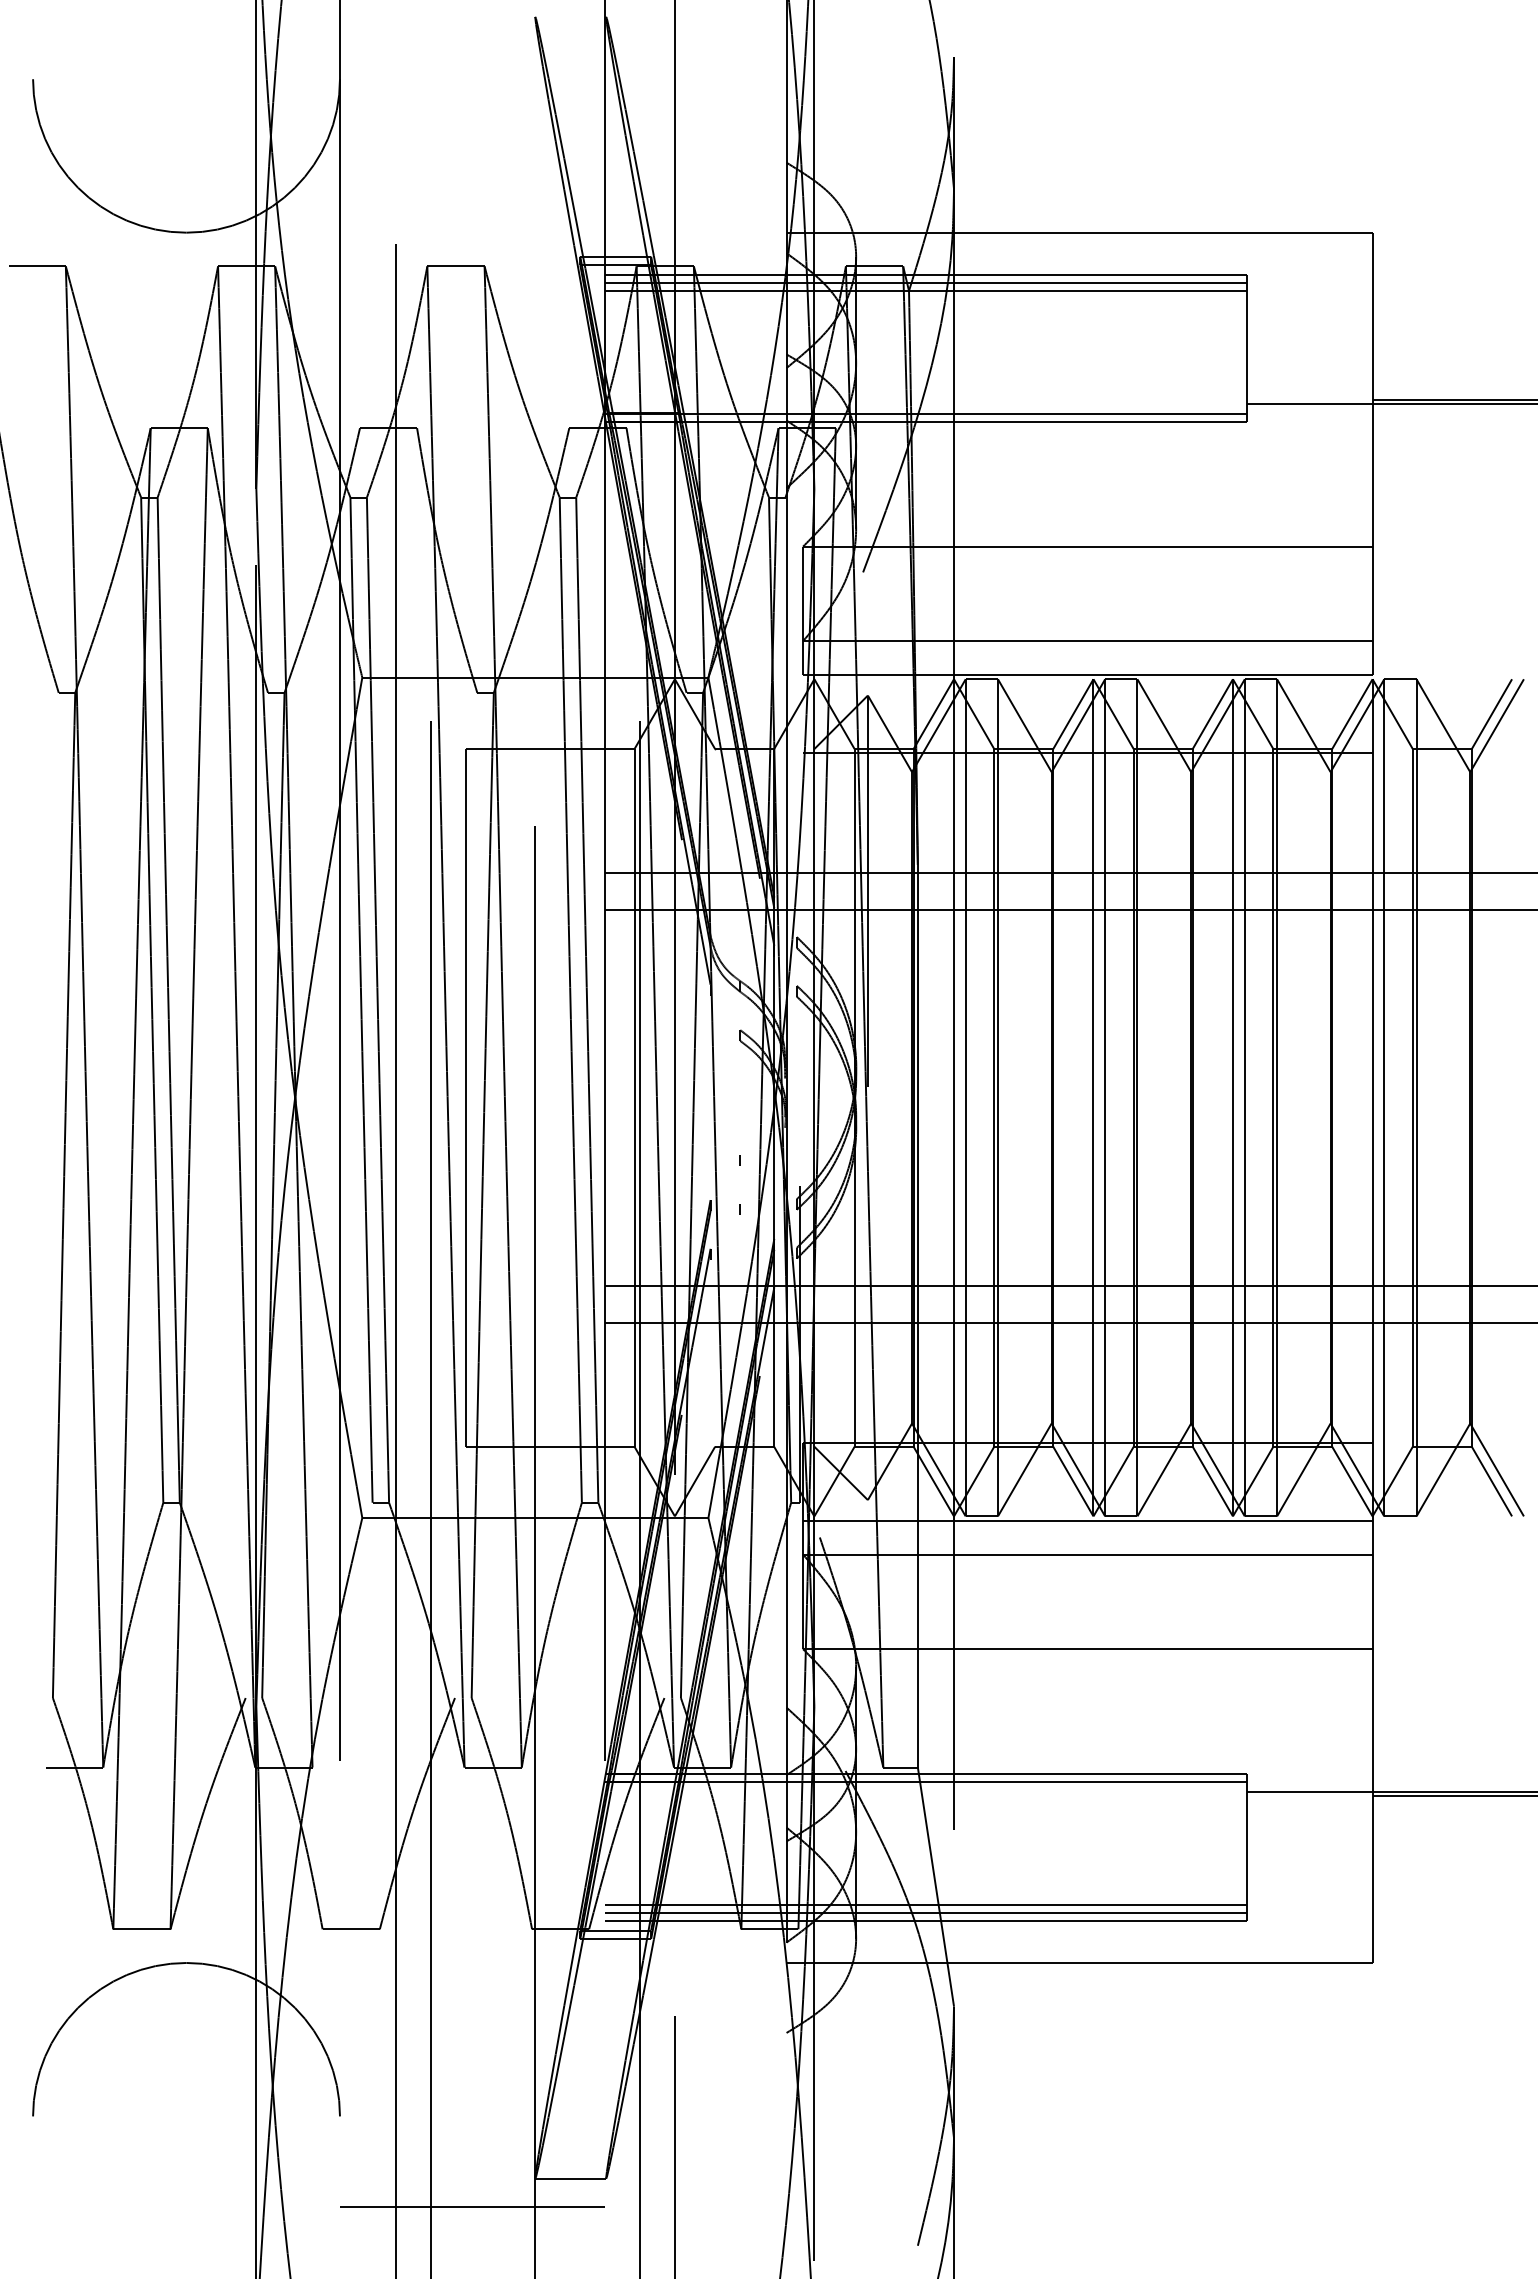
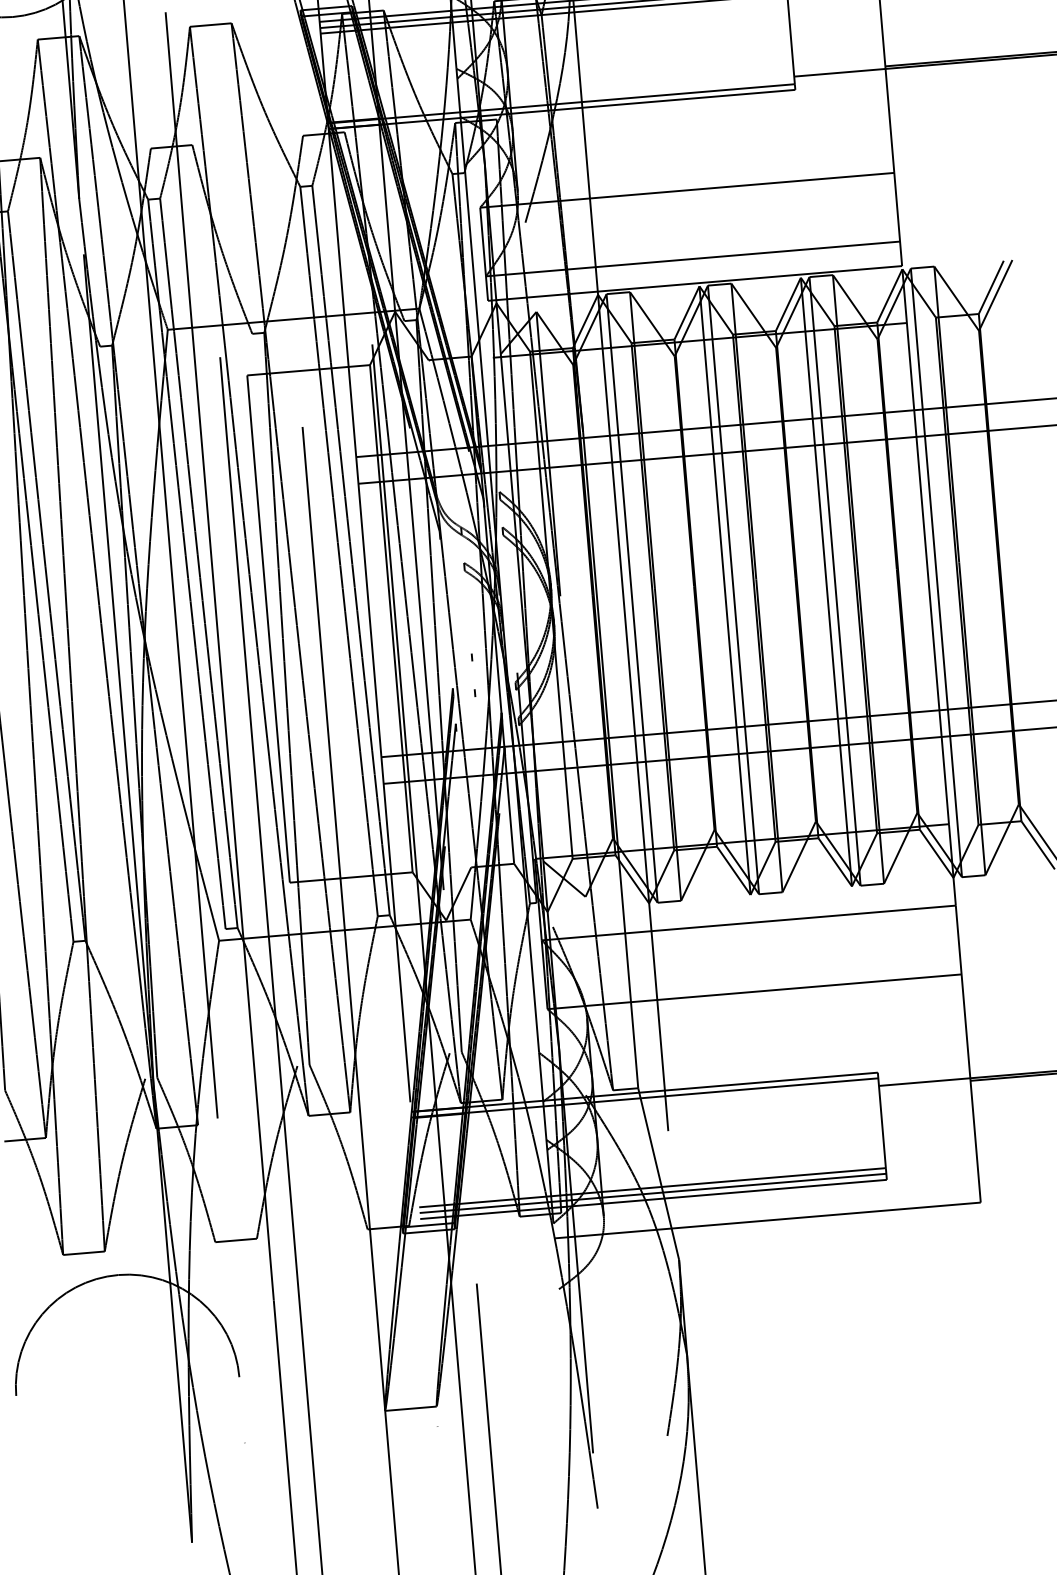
line: (1087, 1520) -> (746, 898), removed
line: (472, 2207) -> (341, 1435), removed

